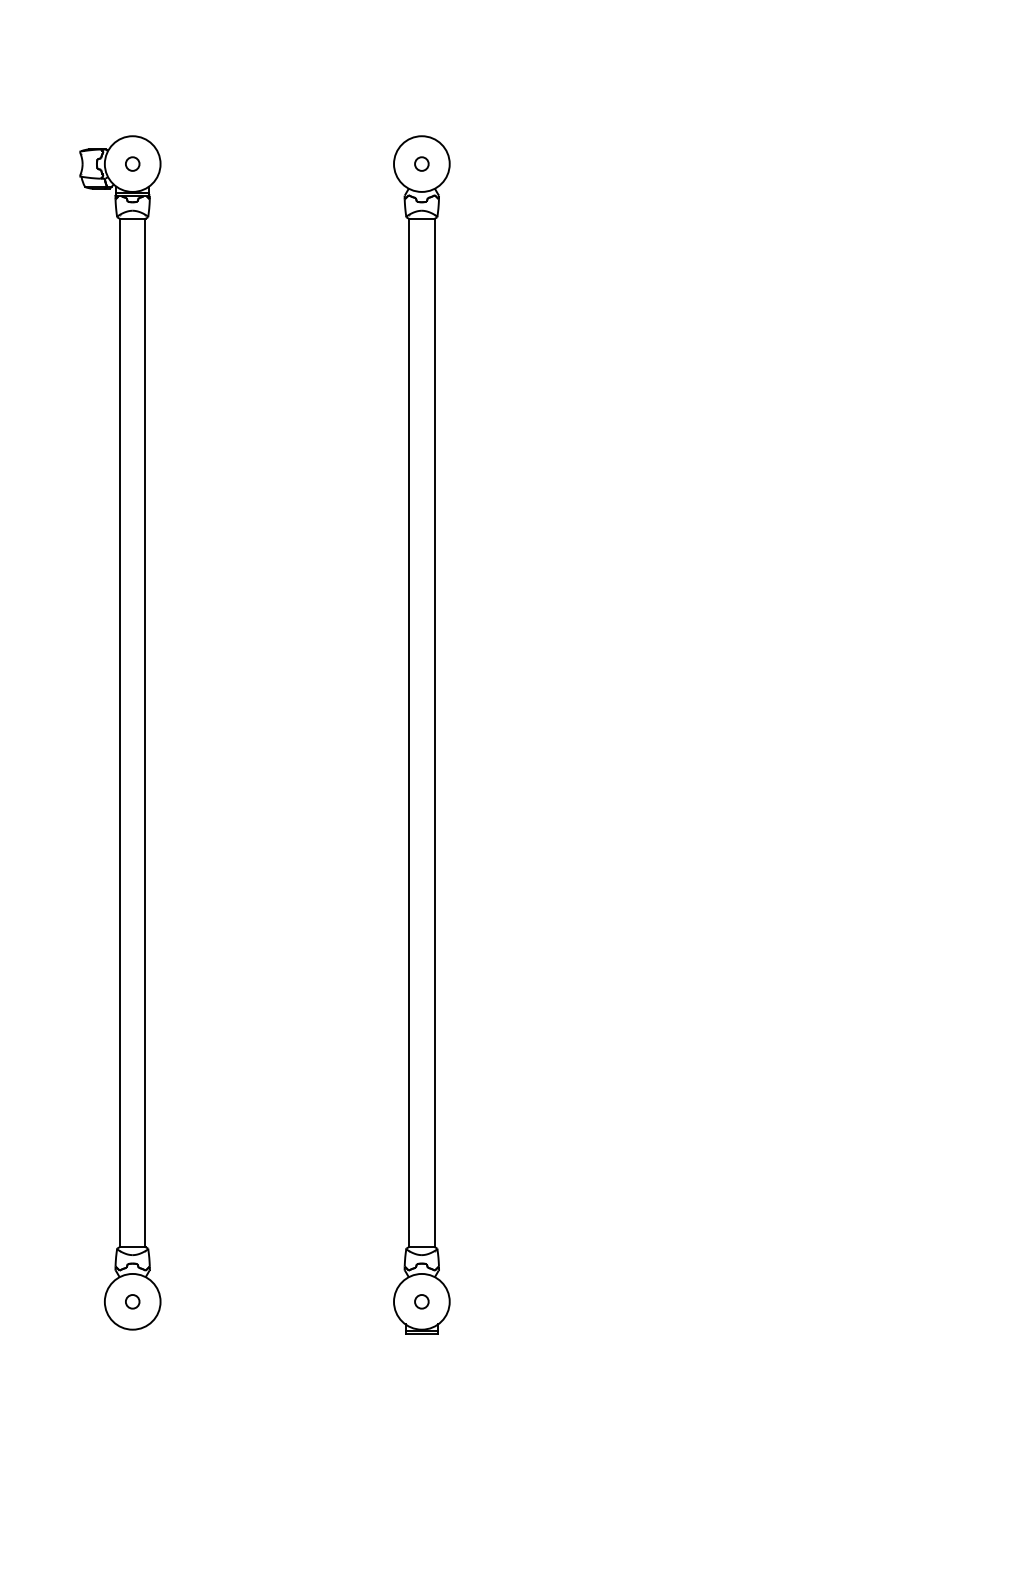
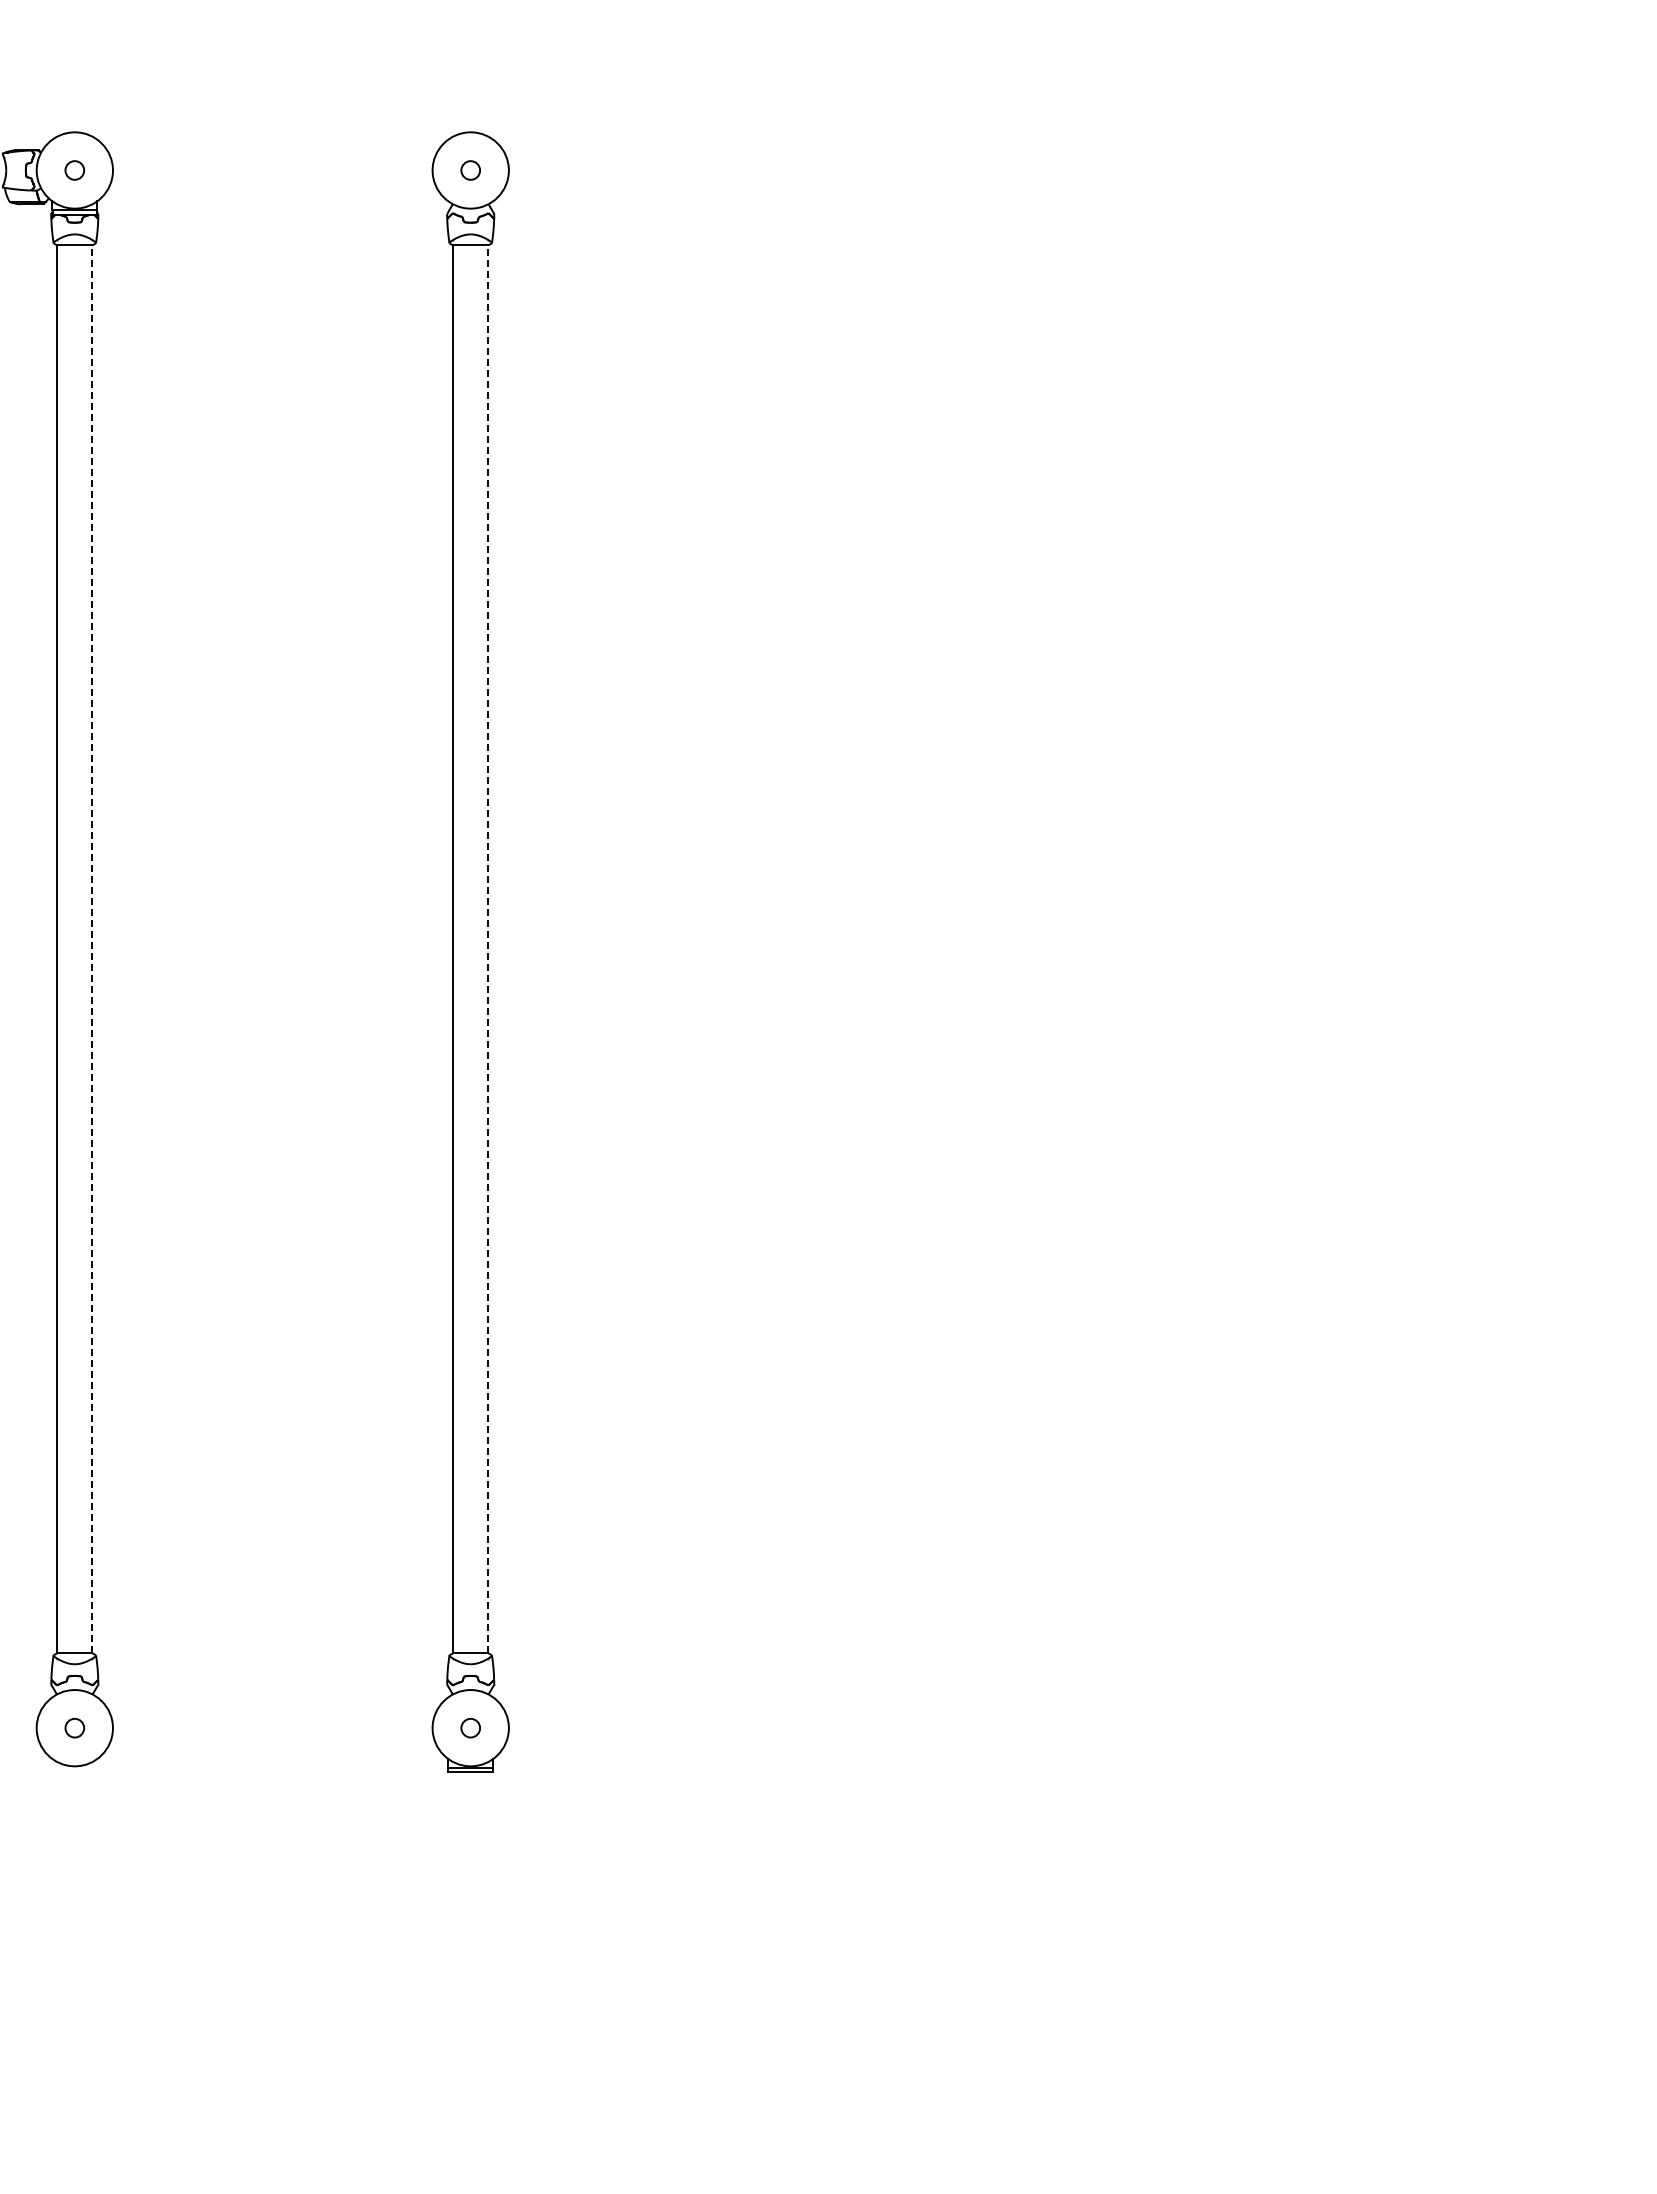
line: (145, 733) -> (92, 949), solid -> dashed
line: (434, 733) -> (488, 949), solid -> dashed

